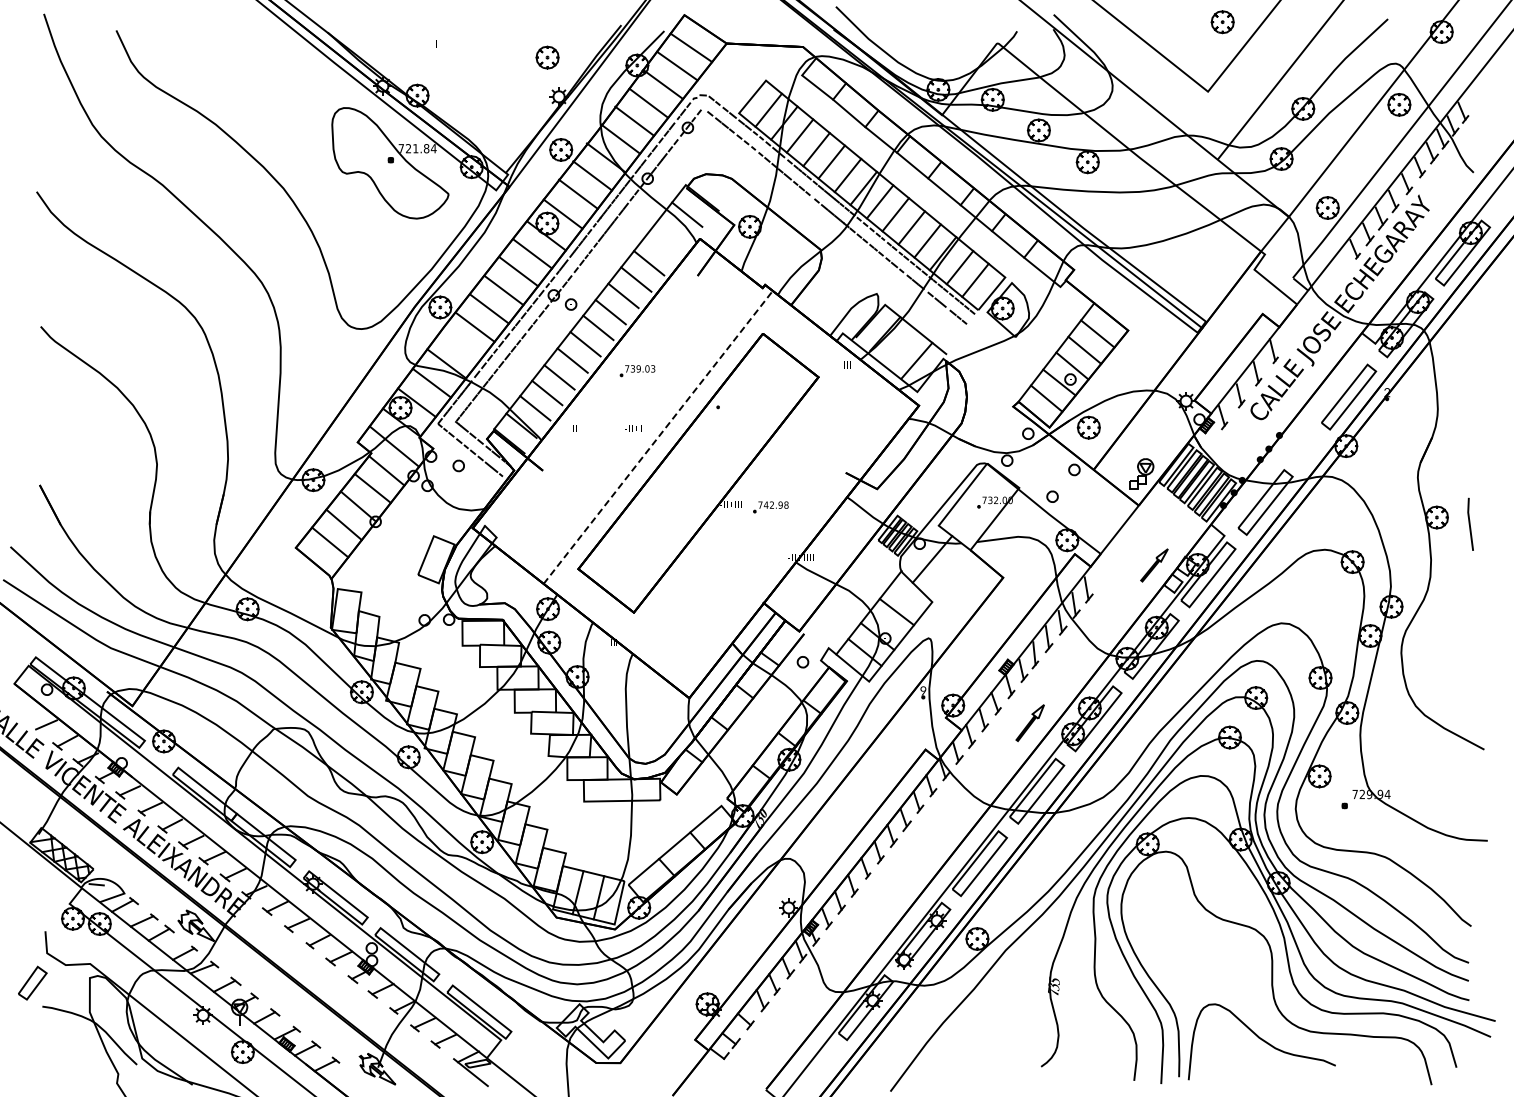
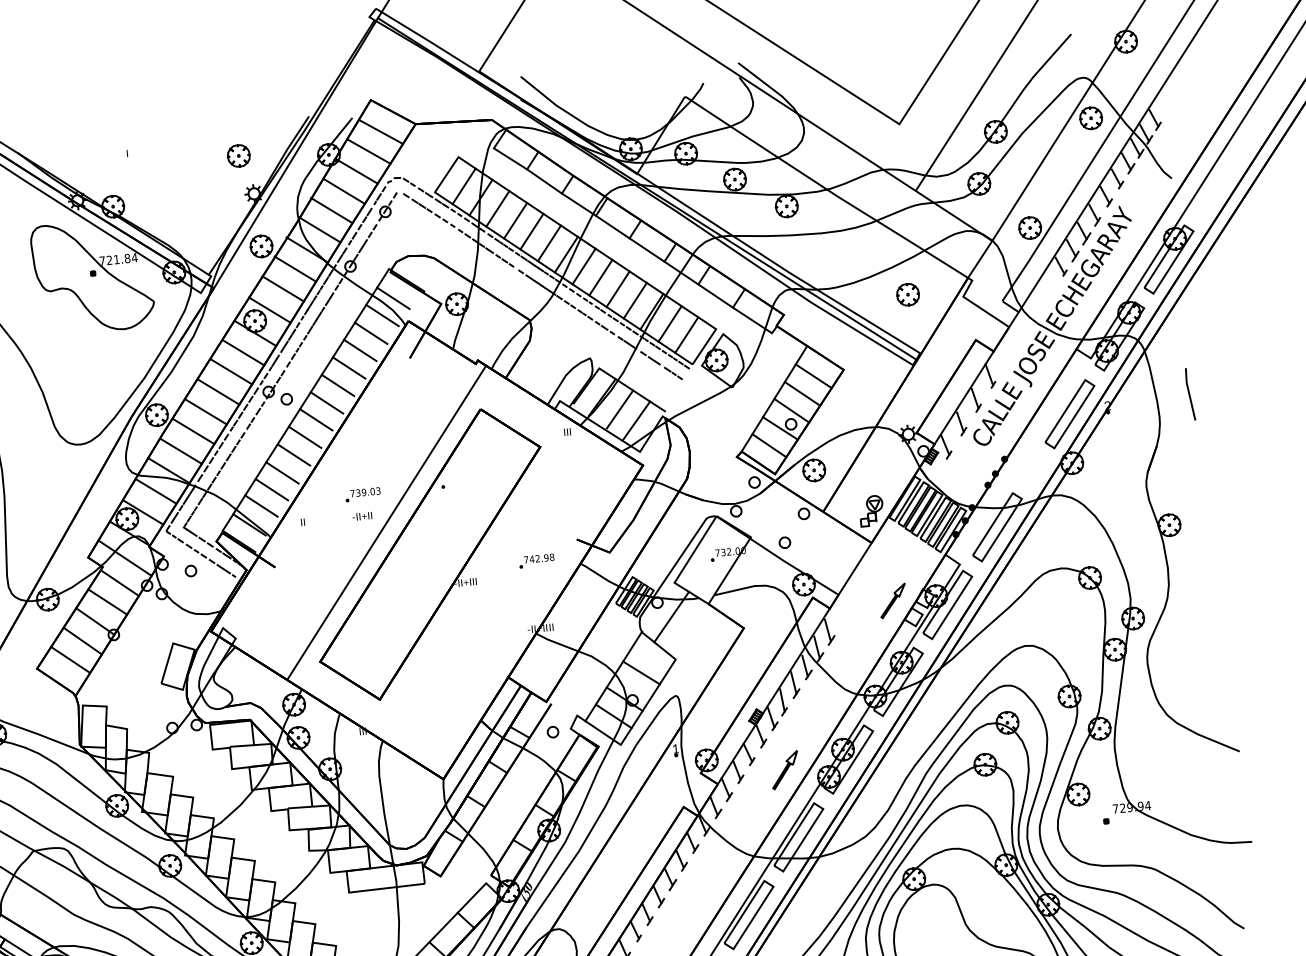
part: (1222, 22) -> (907, 295), moved
line: (674, 230) -> (382, 315), added
line: (661, 247) -> (371, 333), added
line: (460, 345) -> (180, 451), added
line: (901, 347) -> (619, 409), added
part: (637, 371) -> (363, 495), moved
line: (658, 437) -> (386, 522), dashed -> solid
part: (770, 507) -> (536, 561), moved
line: (1470, 523) -> (1190, 393), moved
text: (923, 690) -> (675, 748), 9 -> 1

